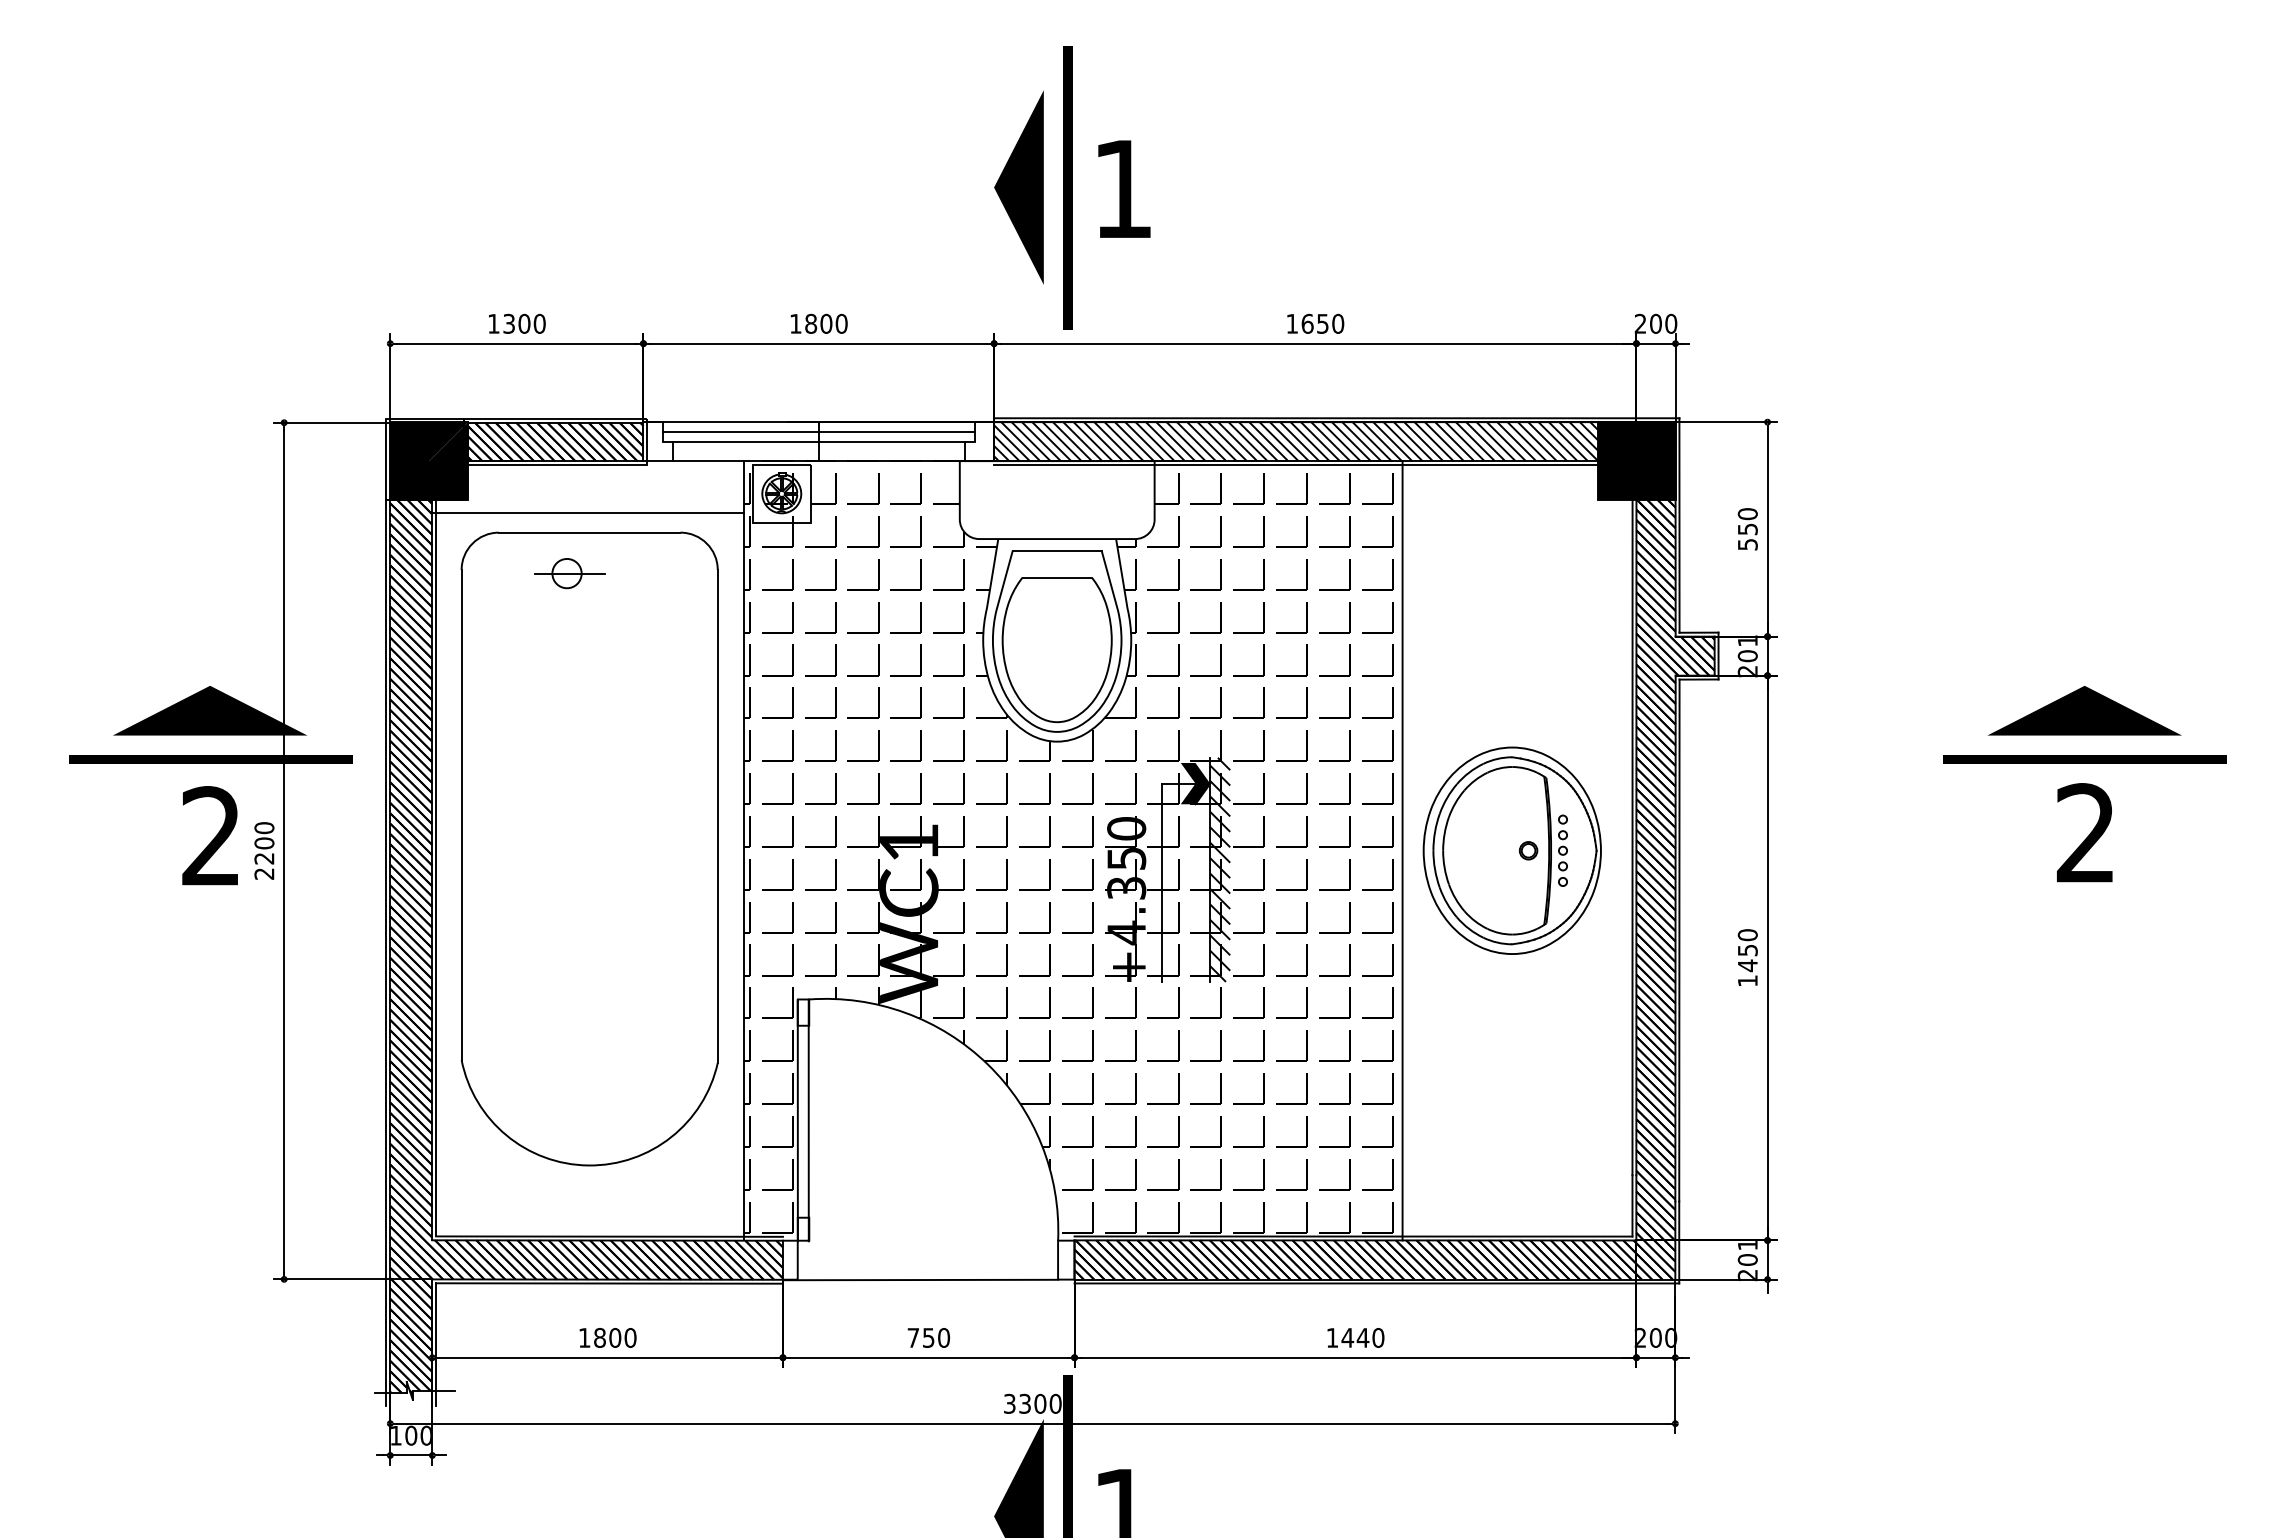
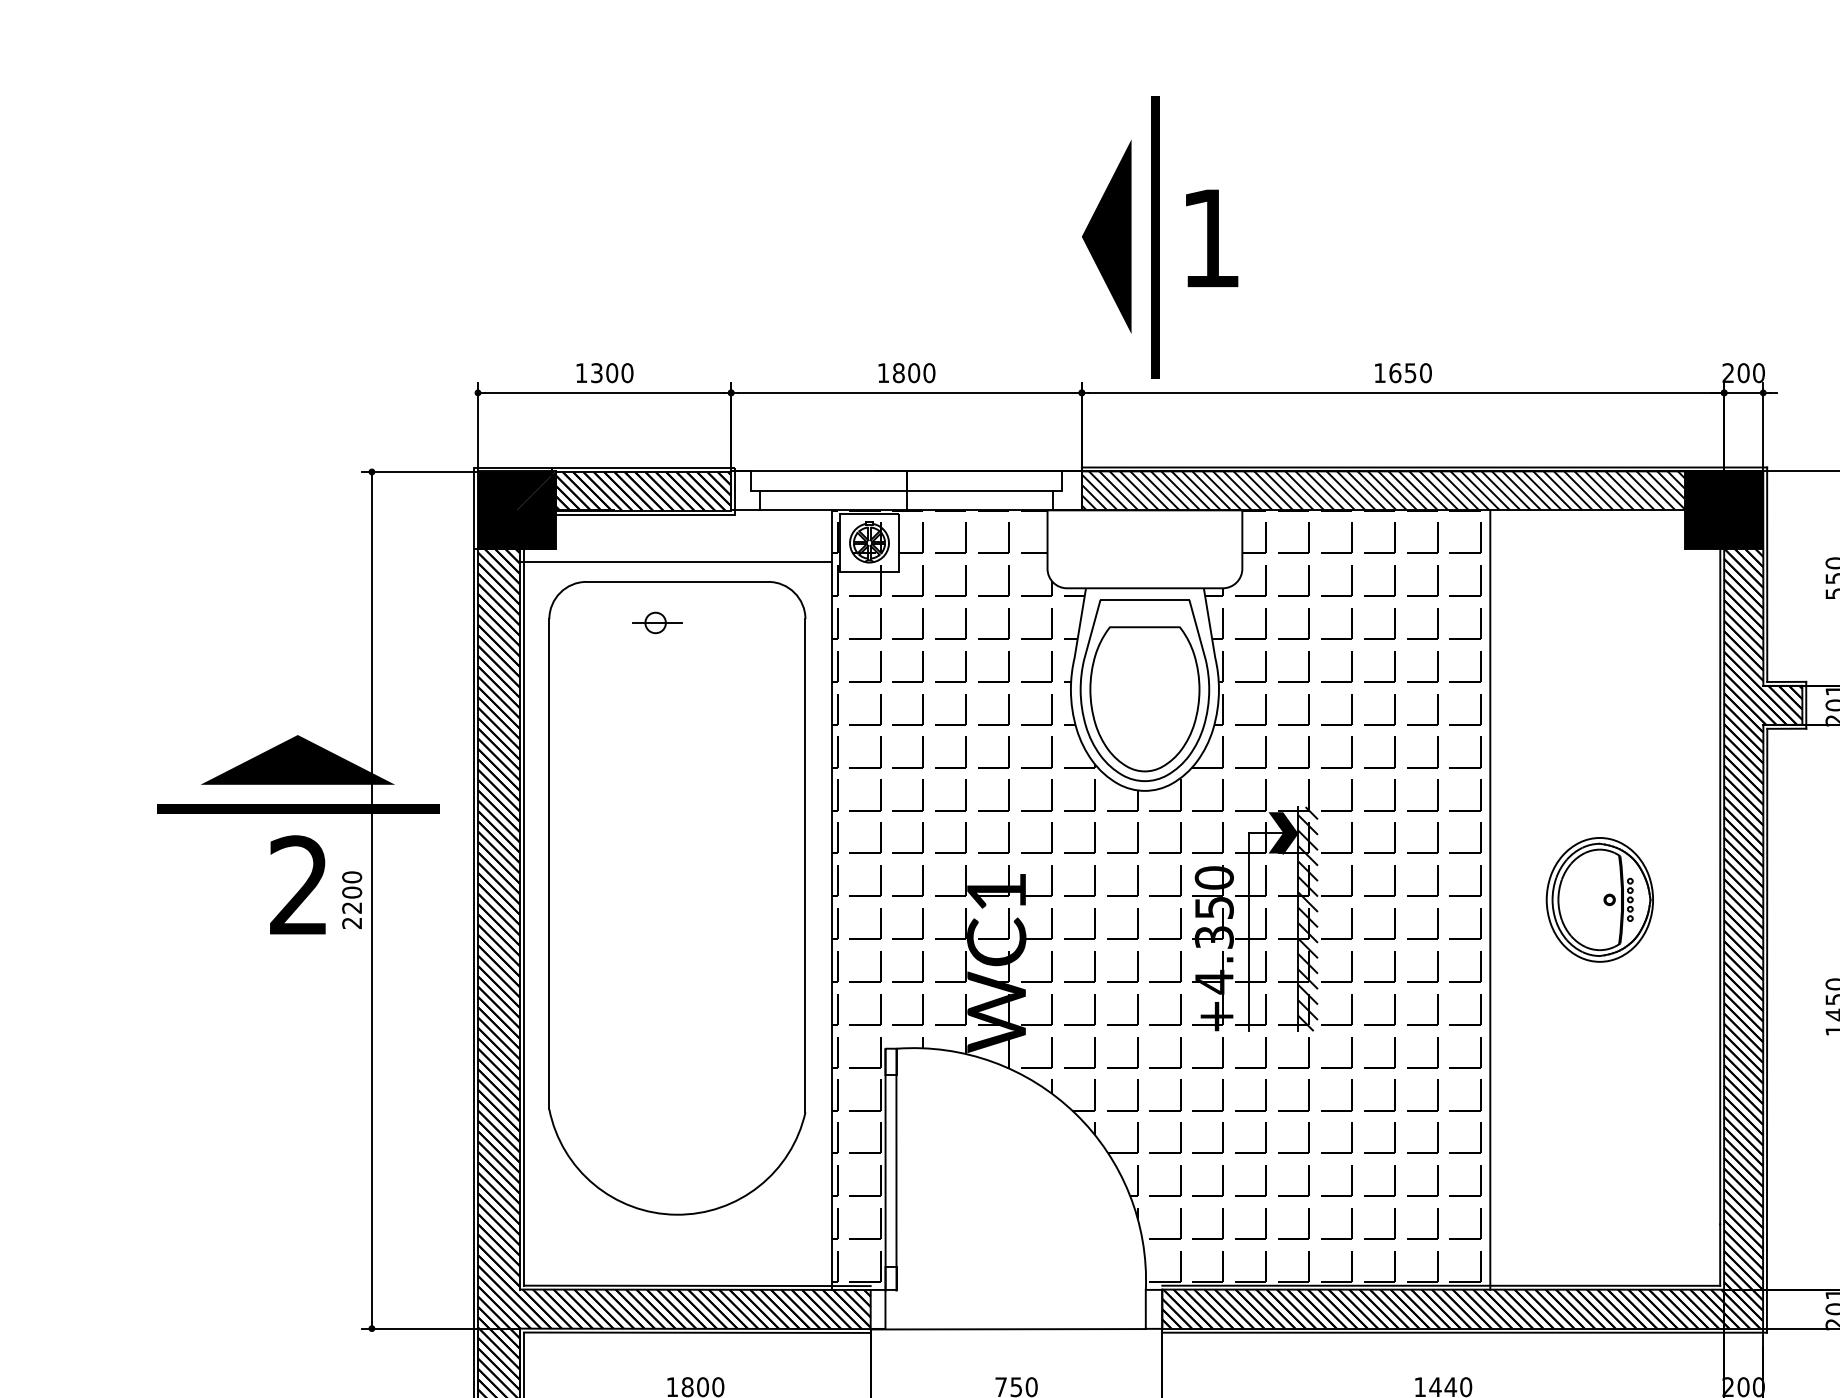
line: (818, 431) -> (906, 480), removed
line: (1315, 465) -> (1403, 514), removed
part: (569, 573) -> (657, 622), size x0.7
part: (1511, 850) -> (1599, 899), size x0.6

